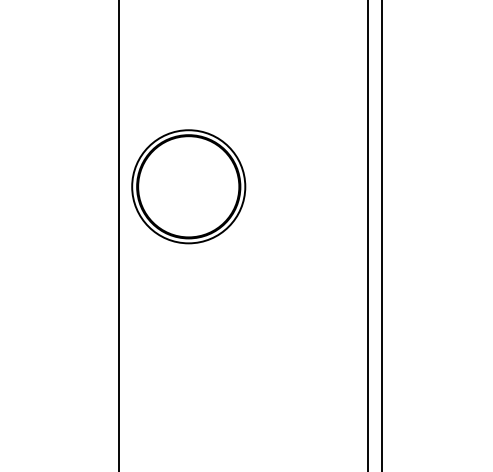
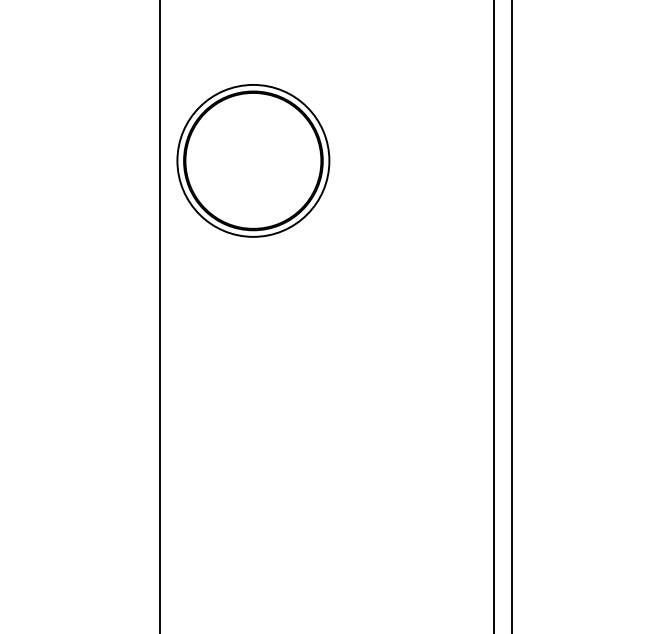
part: (188, 186) -> (253, 160), moved

